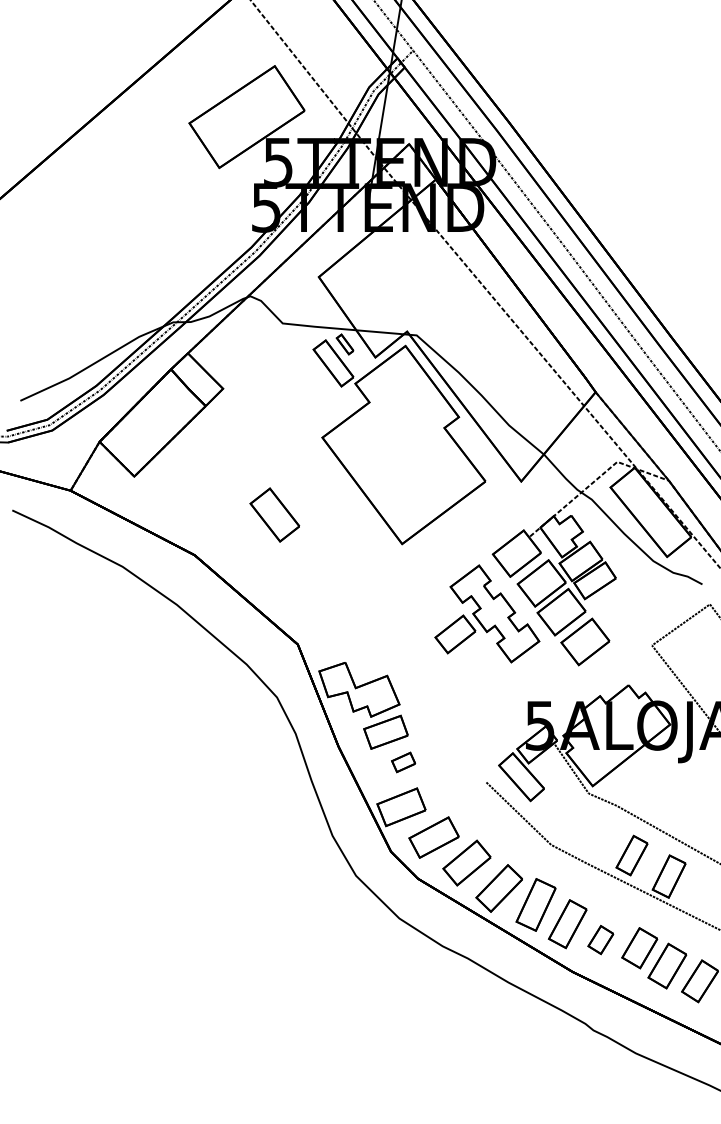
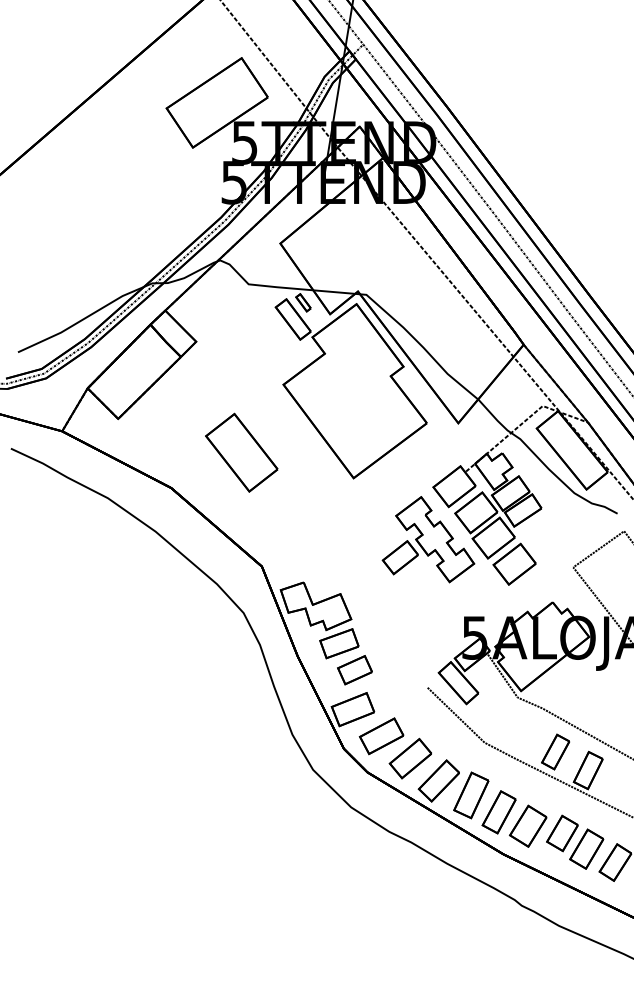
part: (274, 514) -> (241, 452), size x1.67
part: (403, 762) -> (354, 670), size x1.67
part: (600, 939) -> (527, 825), size x1.67

